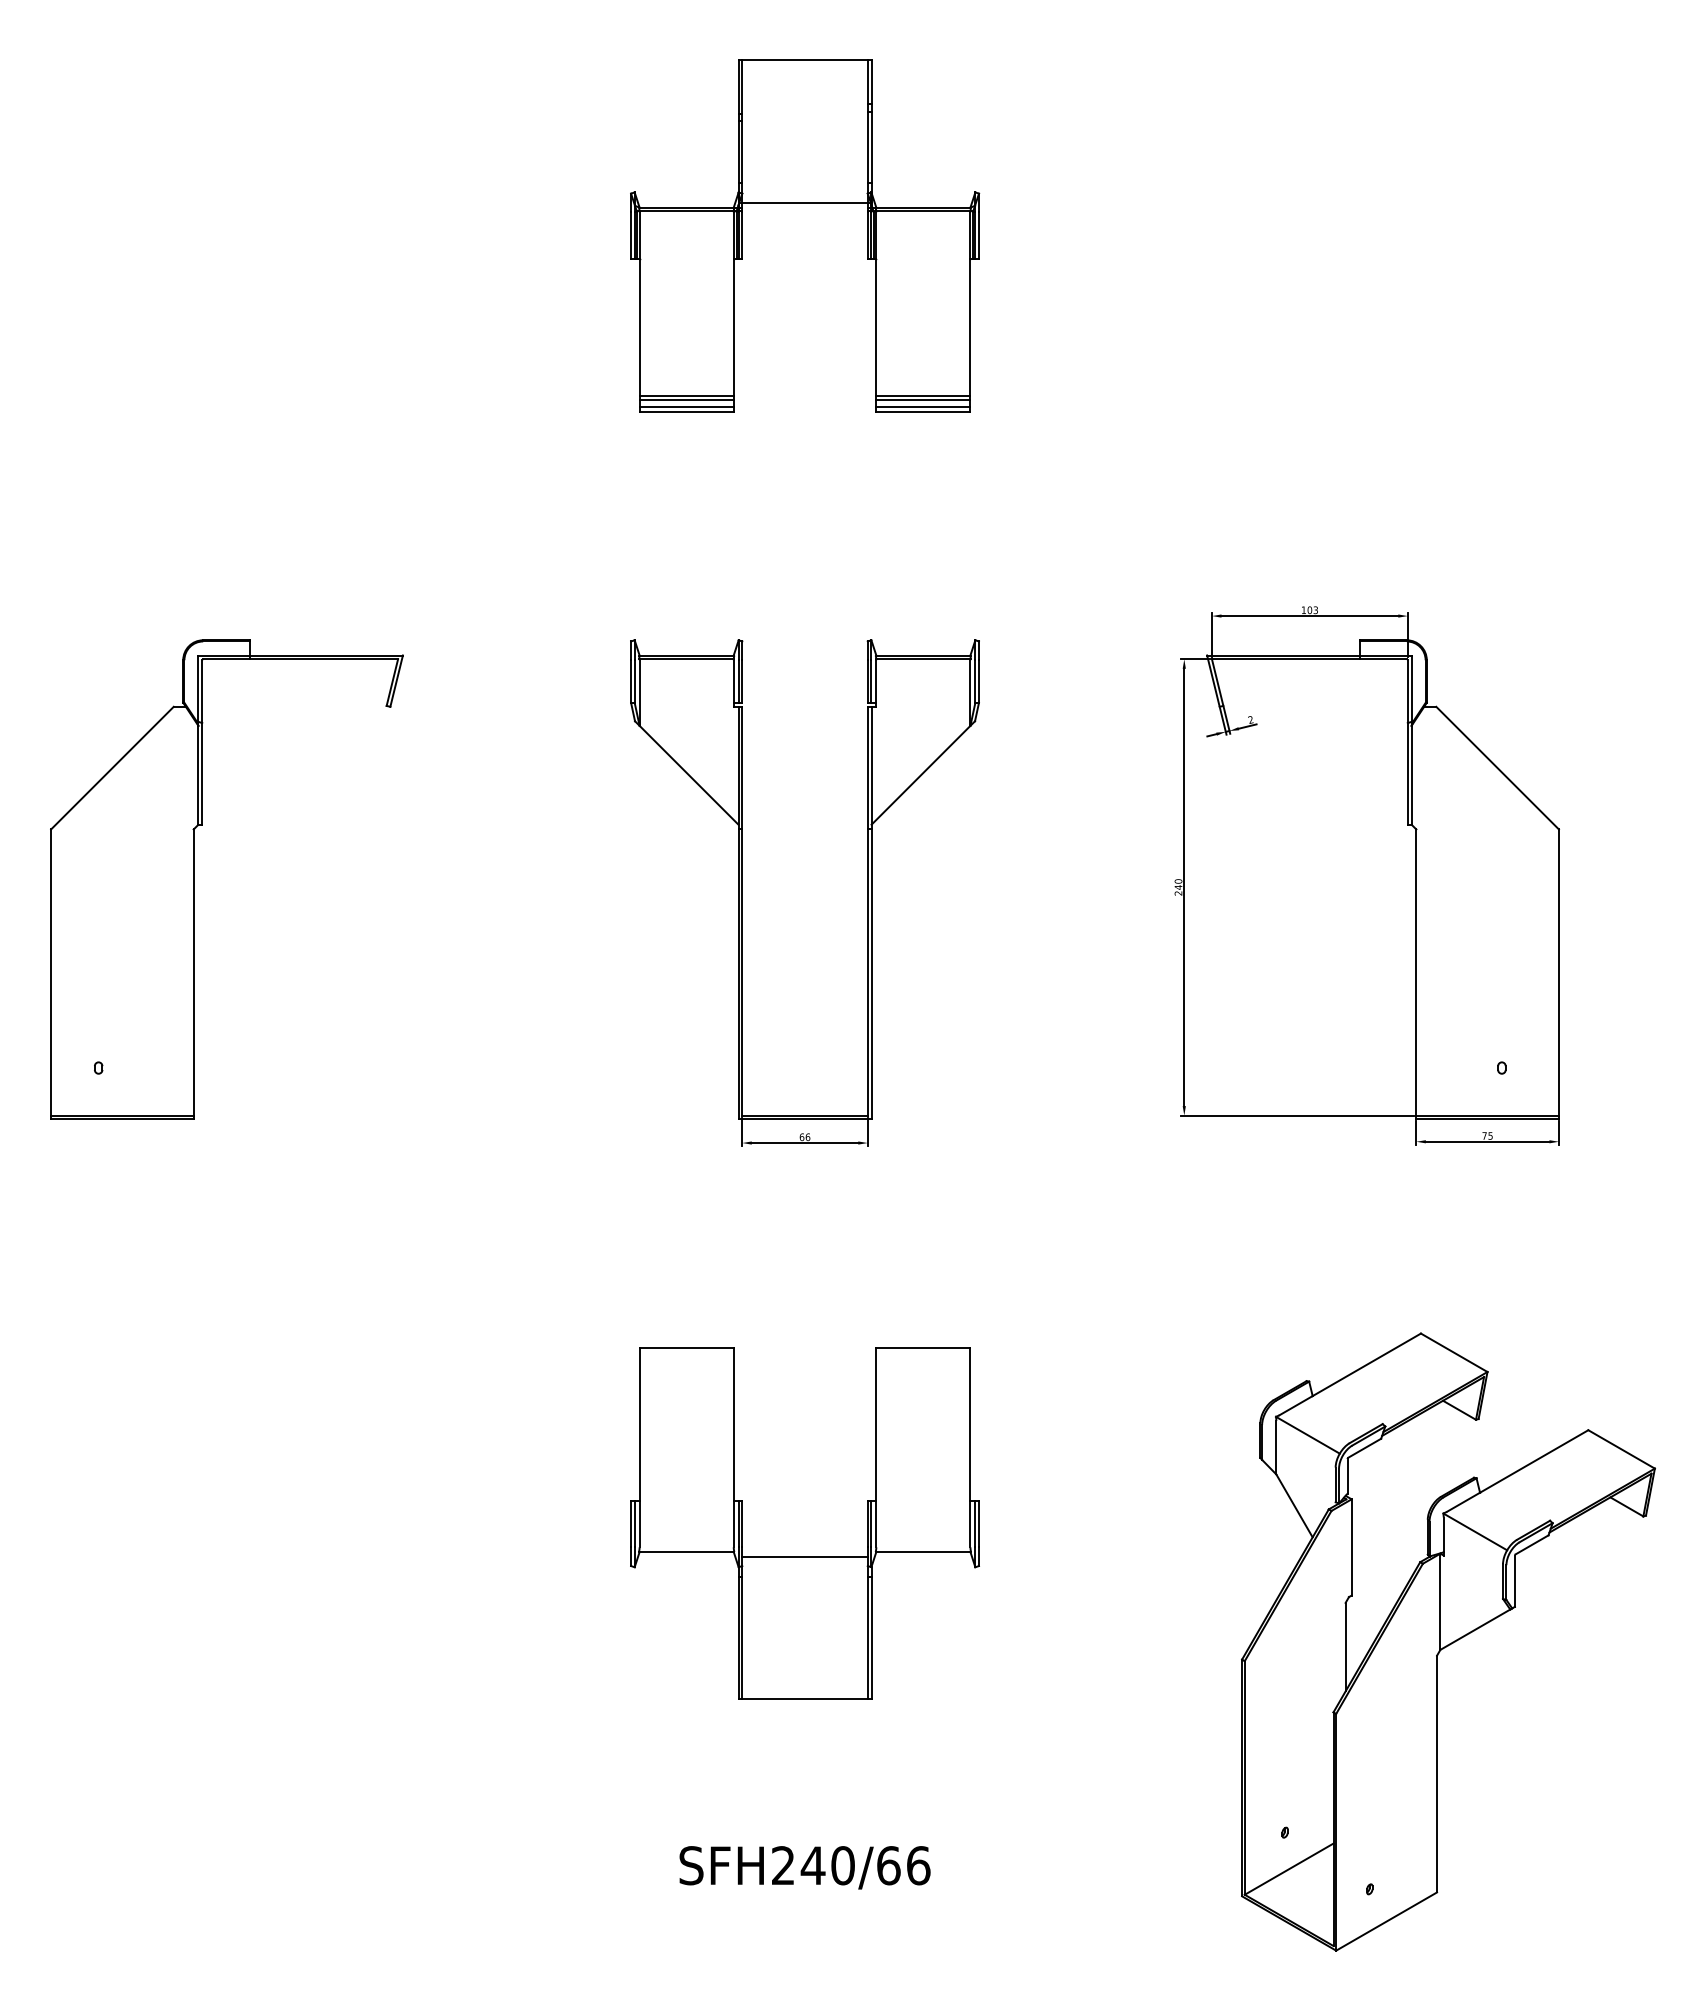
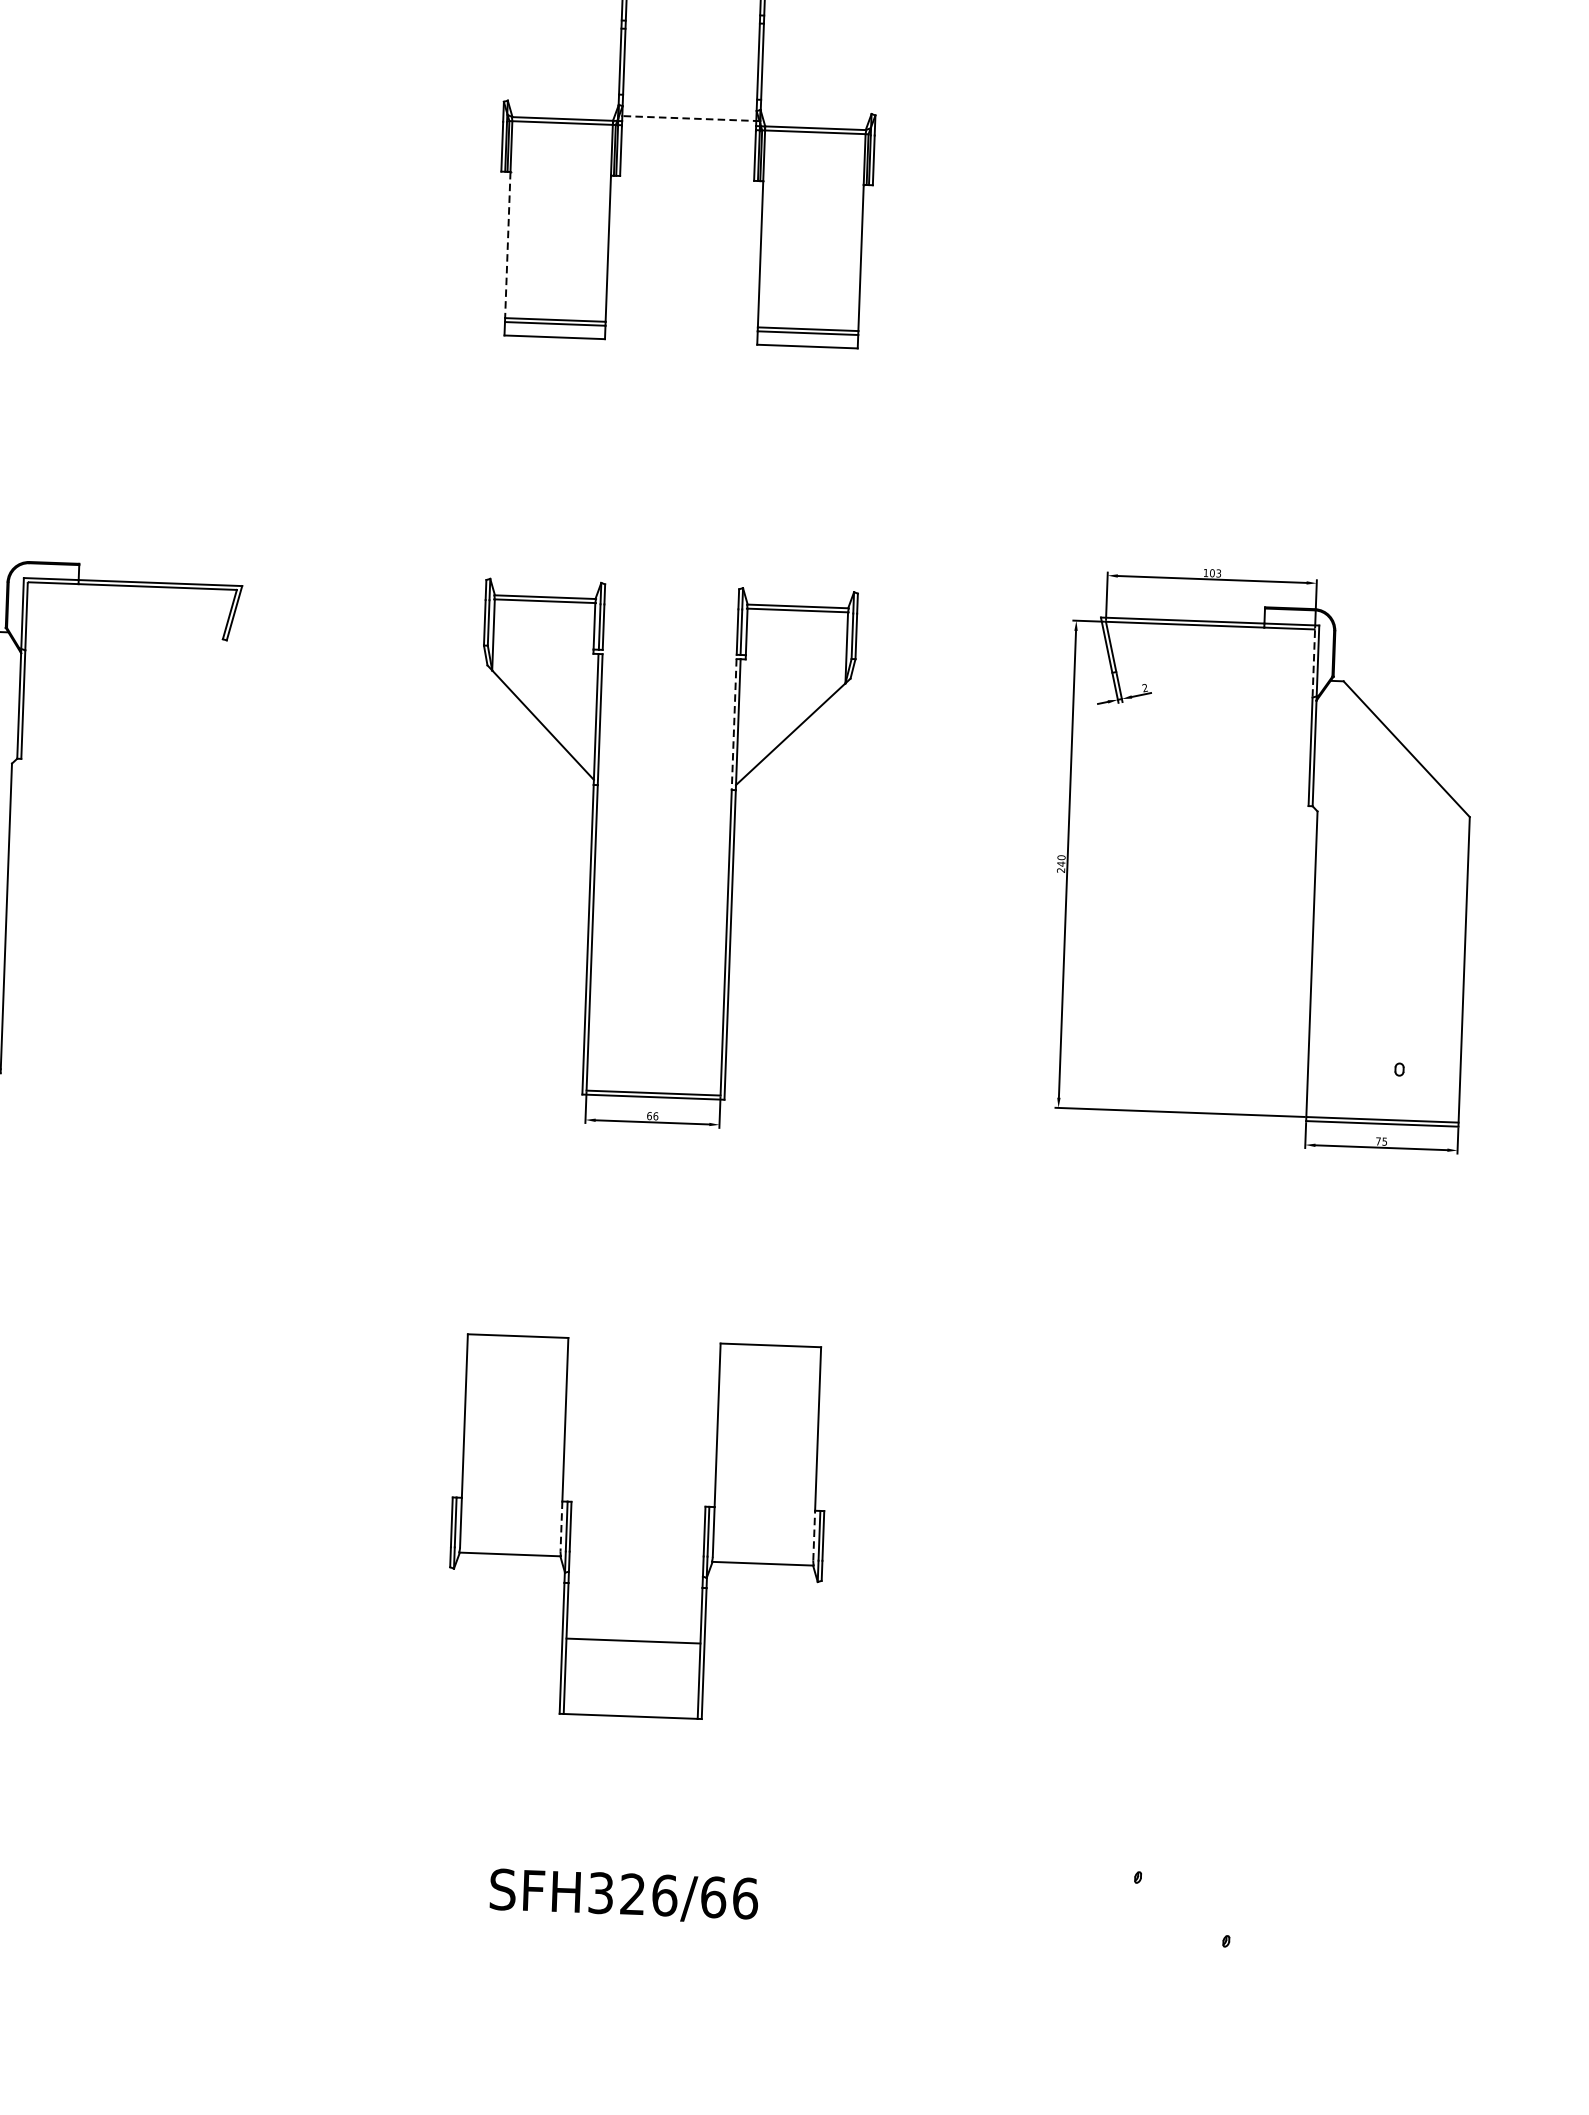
line: (805, 202) -> (689, 118), solid -> dashed
line: (639, 327) -> (507, 245), solid -> dashed
line: (686, 407) -> (554, 332), removed
line: (923, 407) -> (807, 341), removed
line: (1407, 692) -> (1313, 664), solid -> dashed
line: (867, 768) -> (733, 724), solid -> dashed
line: (970, 1523) -> (814, 1535), solid -> dashed
line: (733, 1524) -> (561, 1526), solid -> dashed
line: (804, 1556) -> (632, 1640), moved
part: (1448, 1641) -> (1320, 1679), removed
text: (813, 1865) -> (633, 1894), SFH240/66 -> SFH326/66

